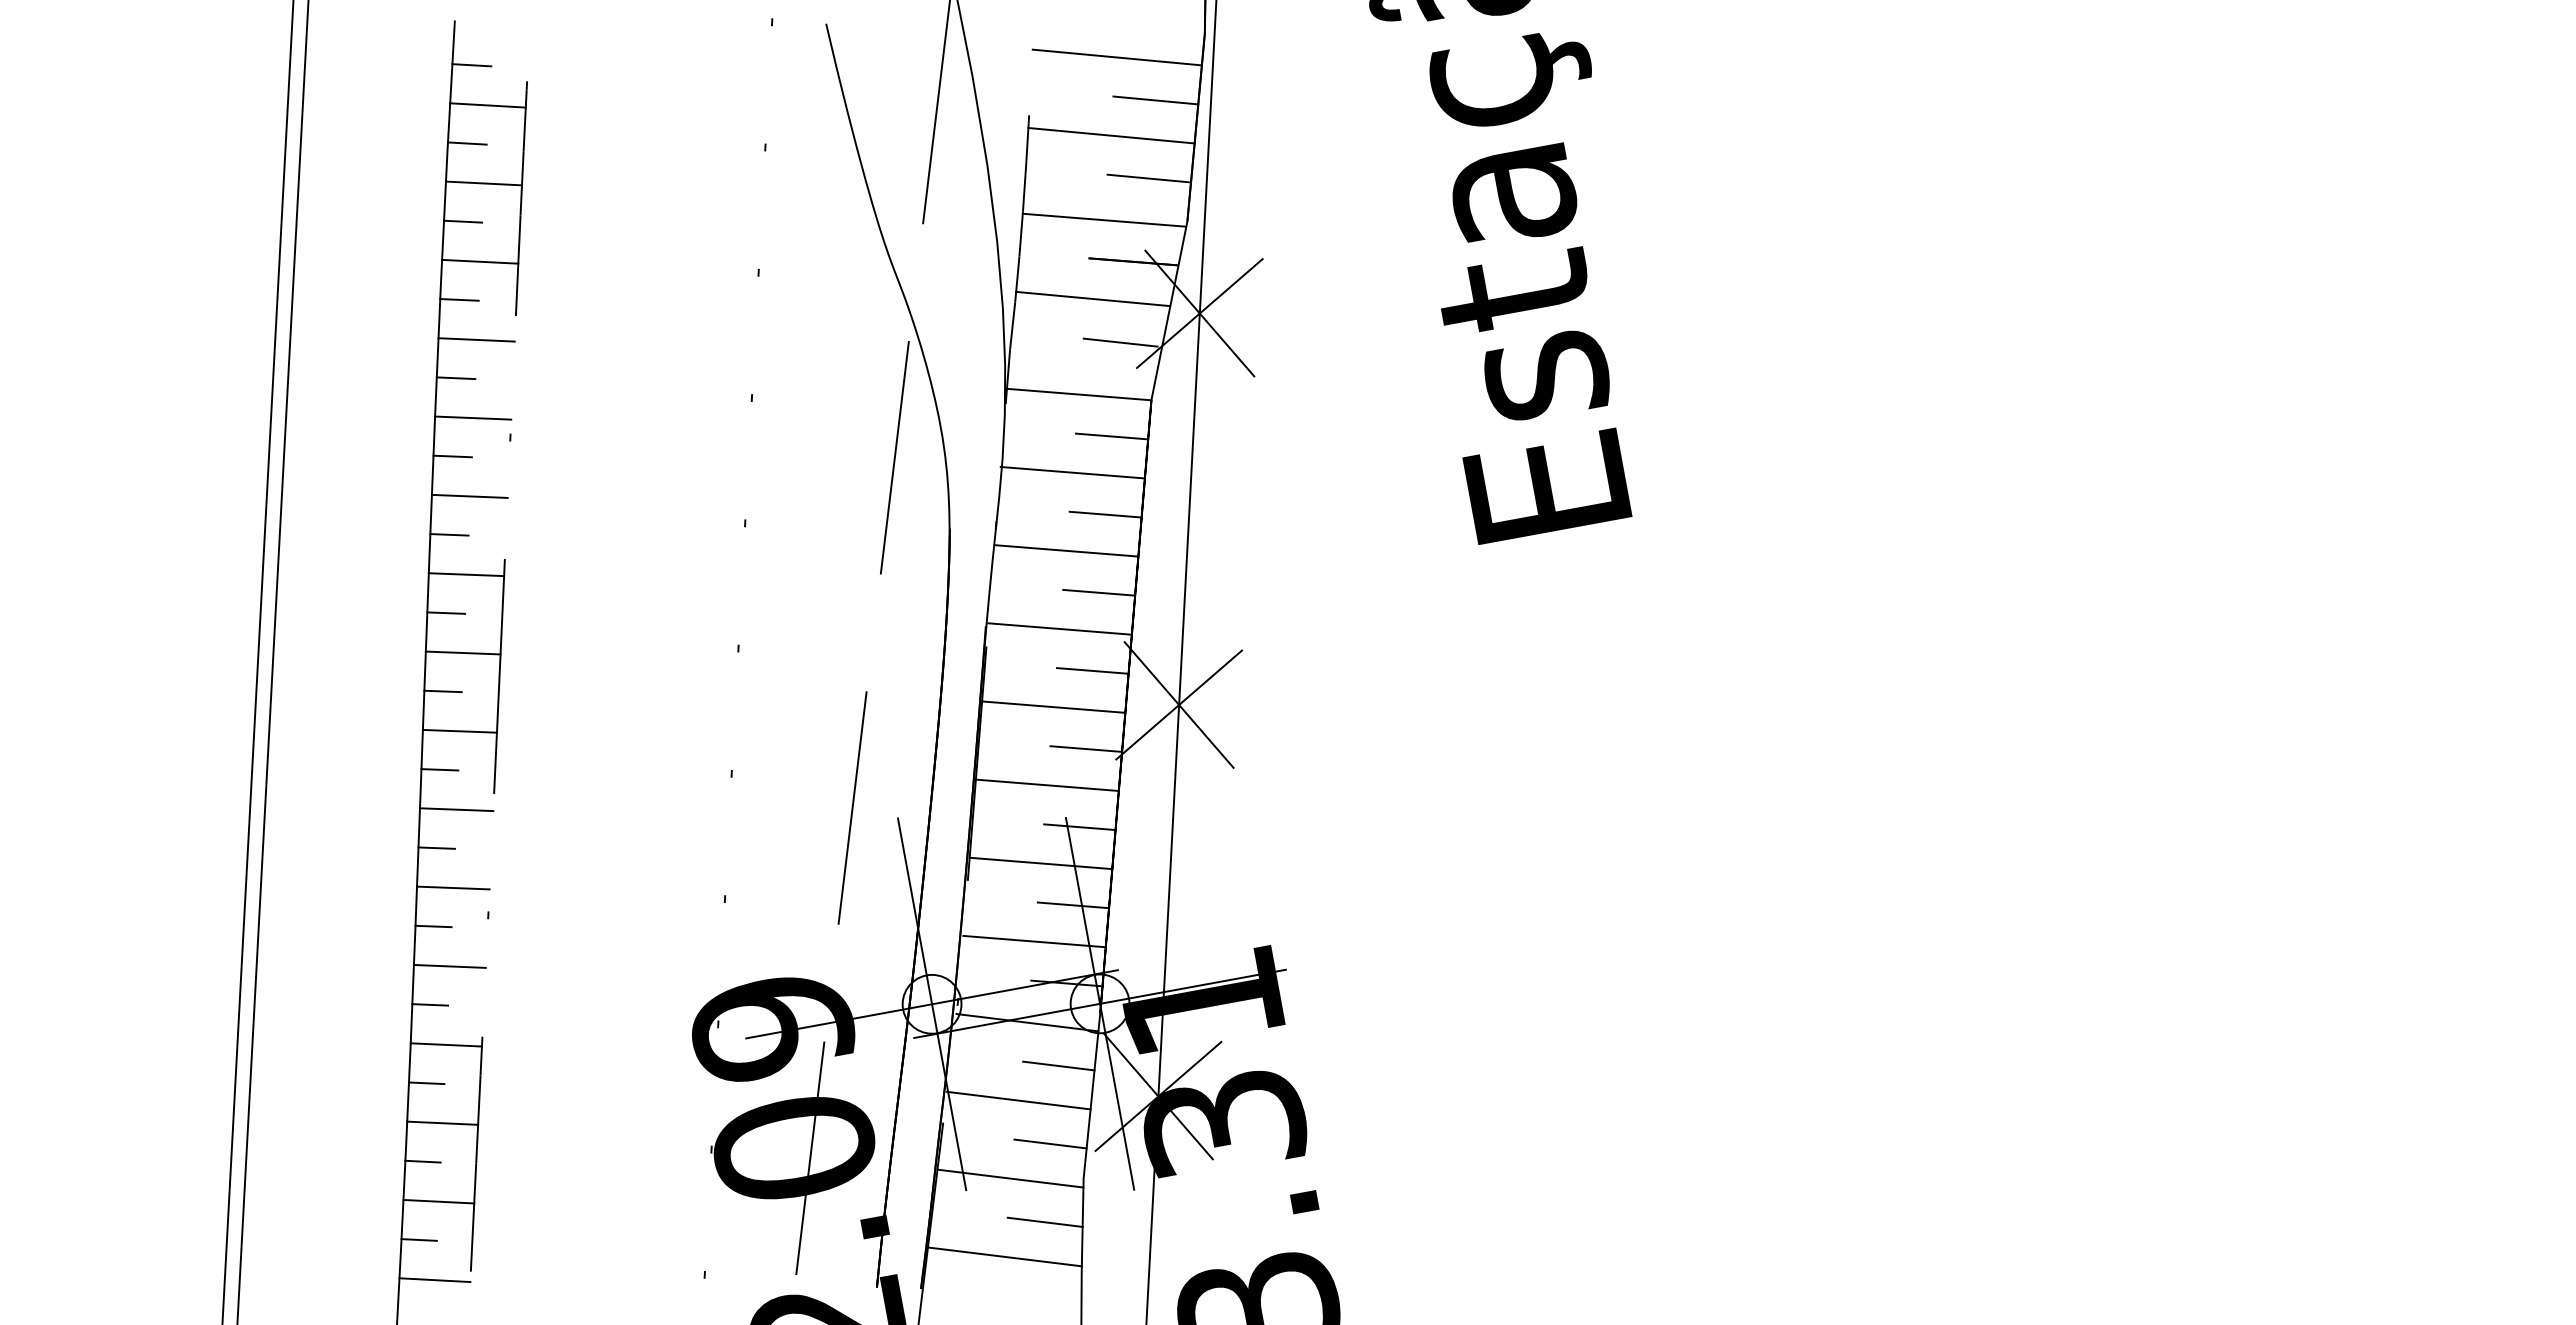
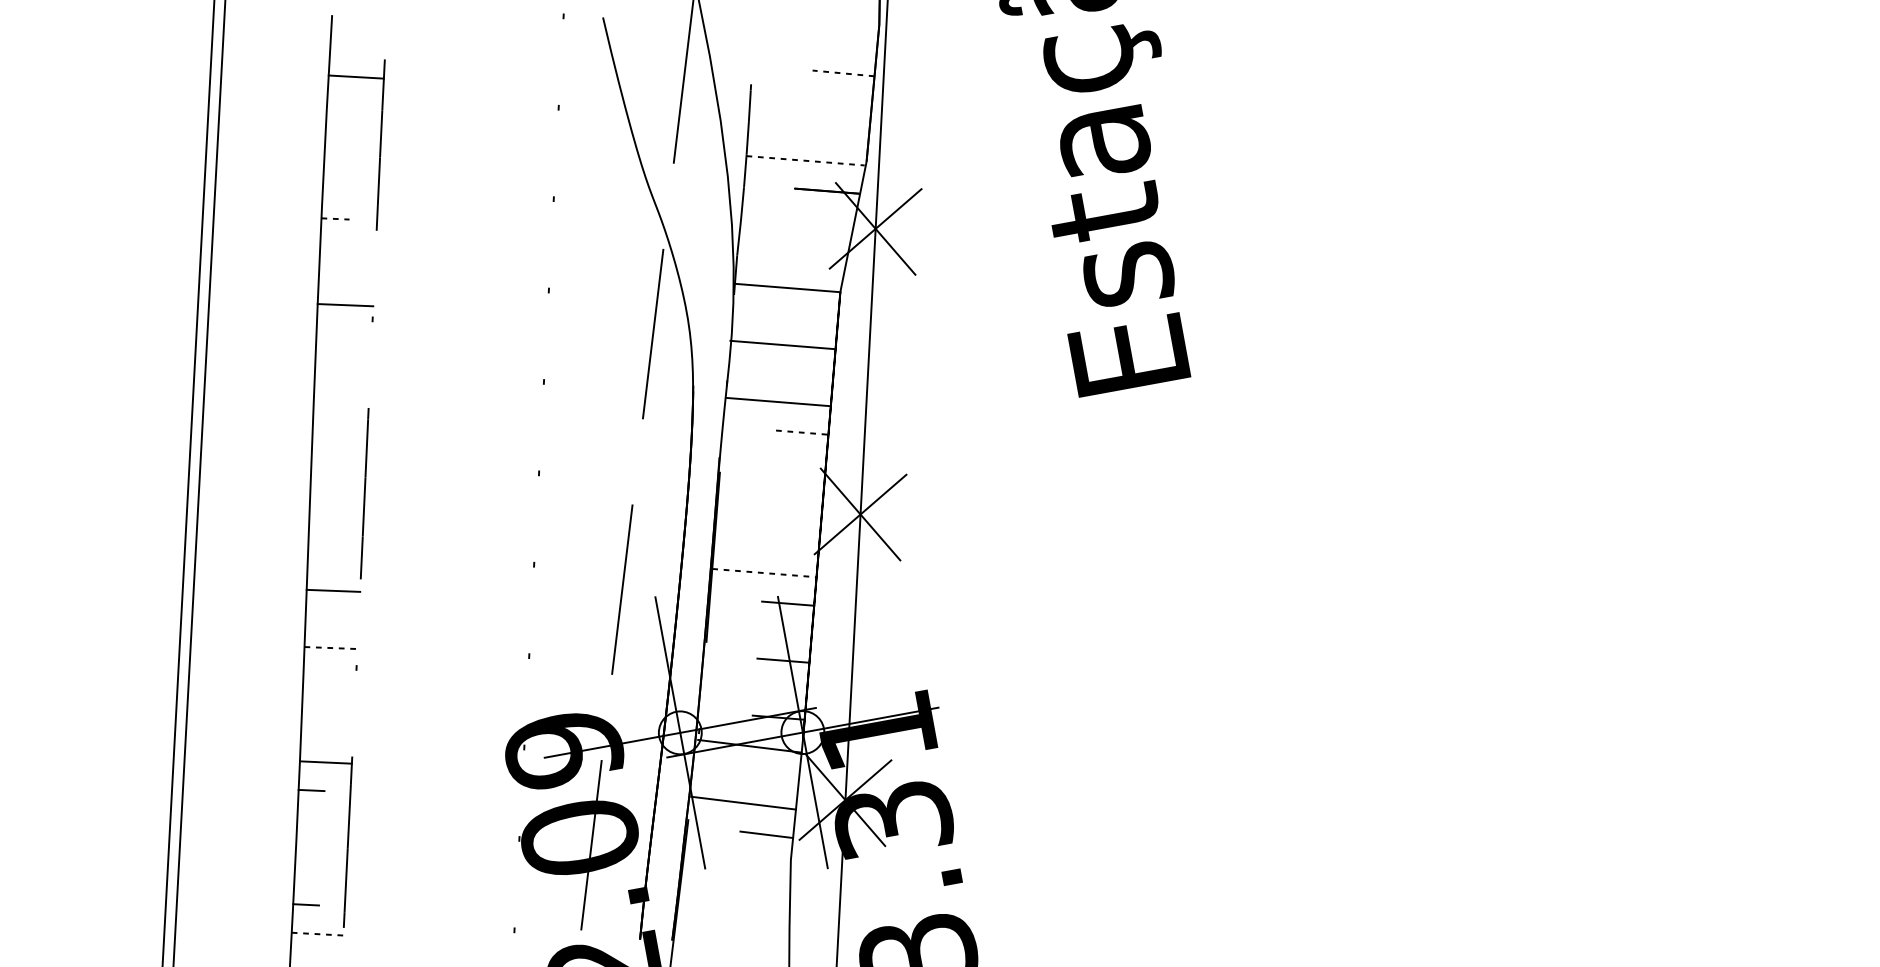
line: (1116, 57) -> (814, 42), removed
line: (471, 65) -> (344, 47), removed
line: (1155, 100) -> (843, 73), solid -> dashed
line: (1111, 135) -> (811, 99), removed
line: (466, 143) -> (340, 104), removed
line: (1149, 178) -> (838, 130), removed
line: (483, 183) -> (353, 134), removed
line: (1104, 220) -> (806, 161), solid -> dashed
line: (463, 221) -> (338, 161), removed
line: (480, 261) -> (350, 190), removed
line: (1092, 298) -> (797, 217), removed
line: (459, 299) -> (335, 218), solid -> dashed
line: (476, 339) -> (347, 247), removed
line: (1120, 342) -> (817, 250), removed
line: (455, 378) -> (332, 276), removed
line: (1112, 436) -> (811, 318), removed
line: (452, 456) -> (330, 333), removed
line: (469, 495) -> (342, 361), removed
line: (1105, 514) -> (806, 375), removed
line: (449, 534) -> (328, 390), removed
line: (466, 574) -> (340, 419), removed
line: (1099, 592) -> (802, 432), solid -> dashed
line: (446, 612) -> (326, 447), removed
line: (1059, 628) -> (773, 458), removed
line: (462, 652) -> (337, 476), removed
line: (1092, 670) -> (797, 489), removed
line: (442, 691) -> (323, 504), removed
line: (1053, 706) -> (768, 515), removed
line: (459, 730) -> (335, 533), removed
line: (1086, 748) -> (792, 546), removed
line: (439, 769) -> (320, 561), removed
line: (1047, 785) -> (764, 573), solid -> dashed
line: (436, 847) -> (318, 618), removed
line: (1040, 863) -> (759, 630), removed
line: (453, 888) -> (331, 648), solid -> dashed
line: (433, 926) -> (316, 676), removed
line: (1034, 941) -> (755, 687), removed
line: (449, 965) -> (328, 704), removed
line: (430, 1004) -> (314, 733), removed
line: (1058, 1065) -> (772, 777), removed
line: (442, 1122) -> (323, 819), removed
line: (422, 1161) -> (308, 847), removed
line: (1010, 1178) -> (737, 859), removed
line: (438, 1201) -> (320, 876), removed
line: (1044, 1221) -> (762, 891), removed
line: (1004, 1256) -> (733, 916), removed
line: (435, 1280) -> (318, 934), solid -> dashed

